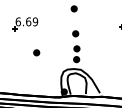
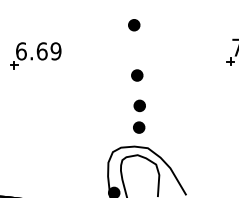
part: (36, 52) -> (58, 113), removed

